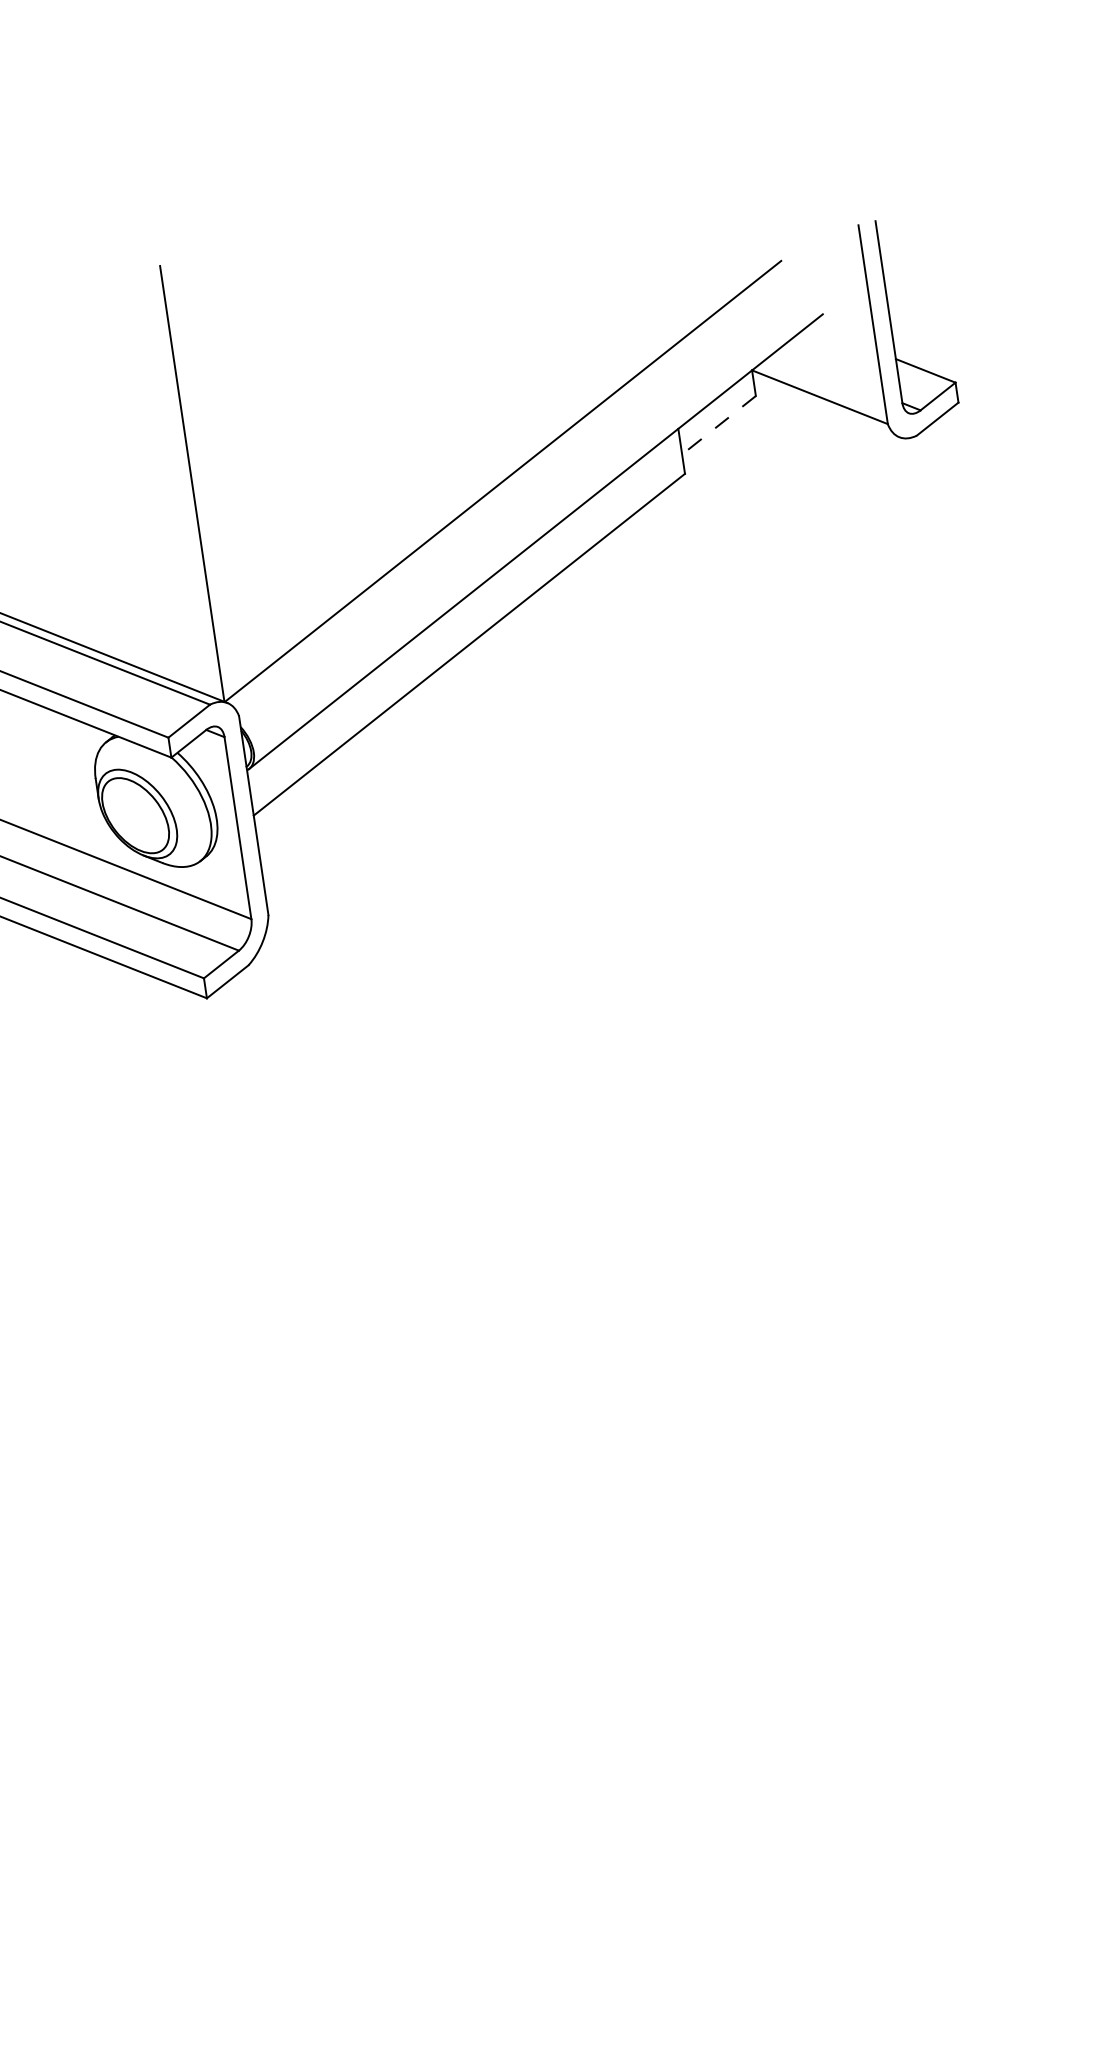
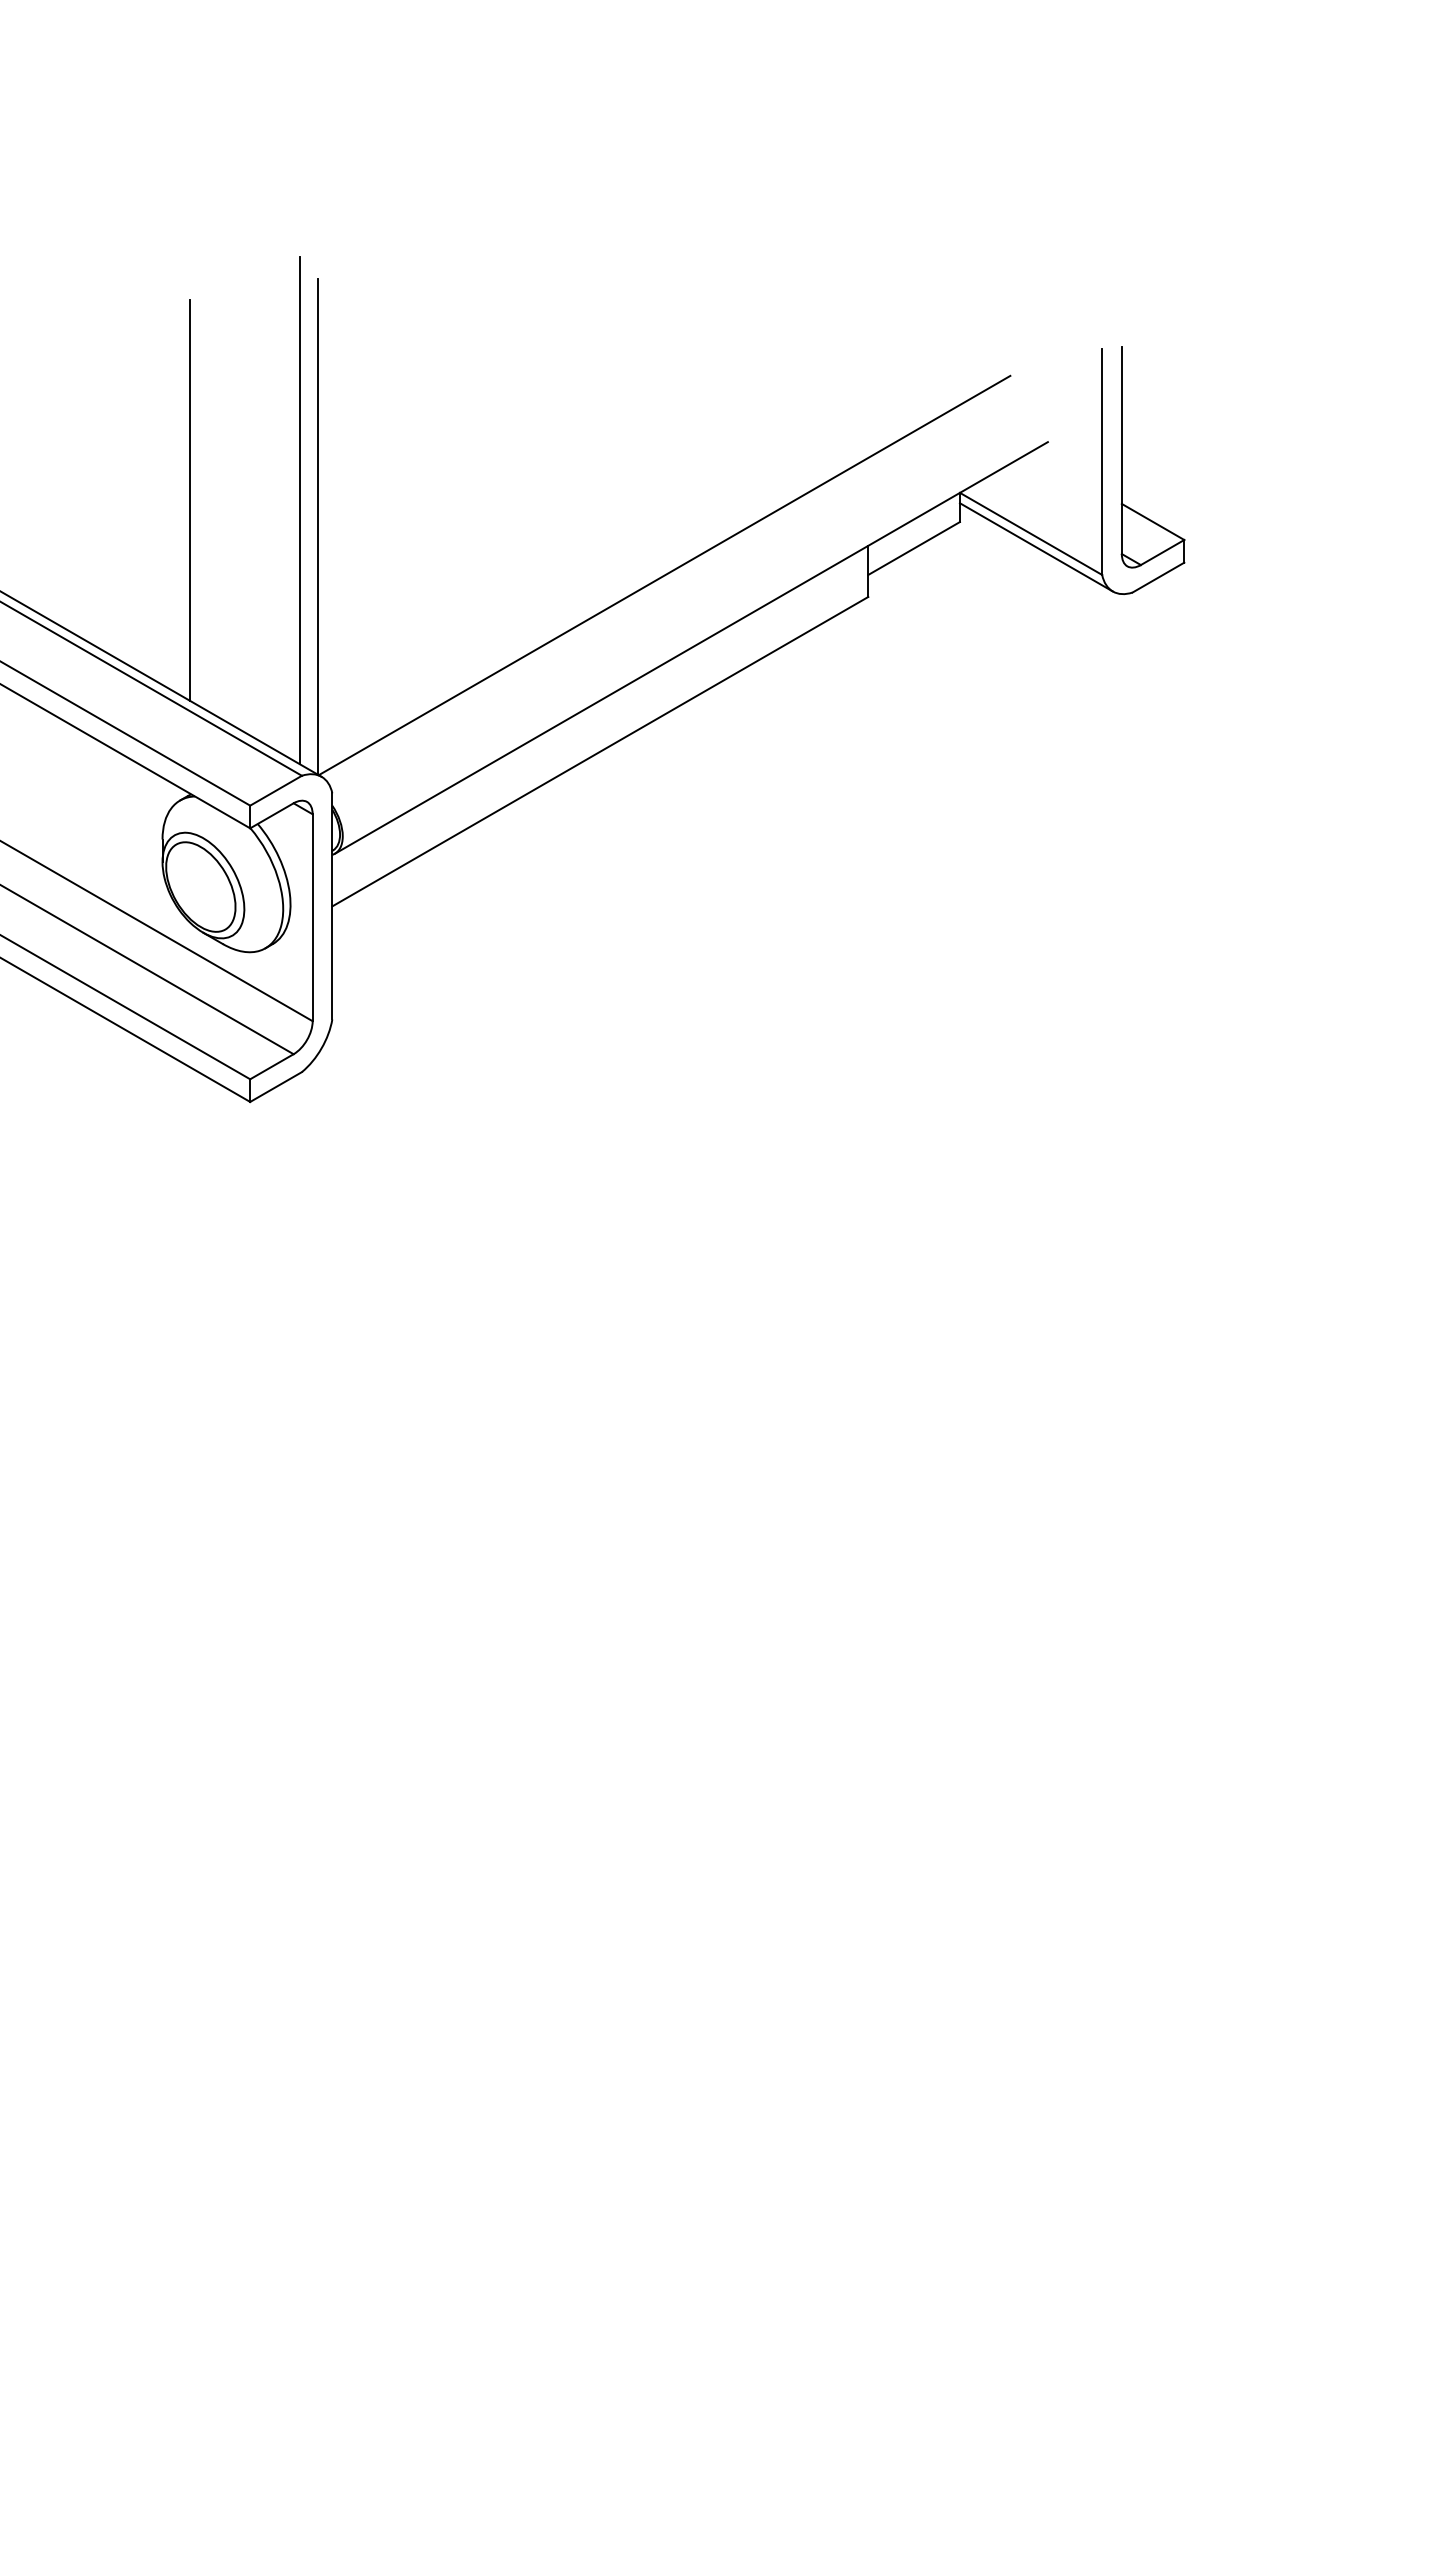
line: (825, 408) -> (1035, 547), added
line: (719, 425) -> (914, 548), dashed -> solid
line: (174, 471) -> (300, 510), added
line: (76, 477) -> (190, 500), added

